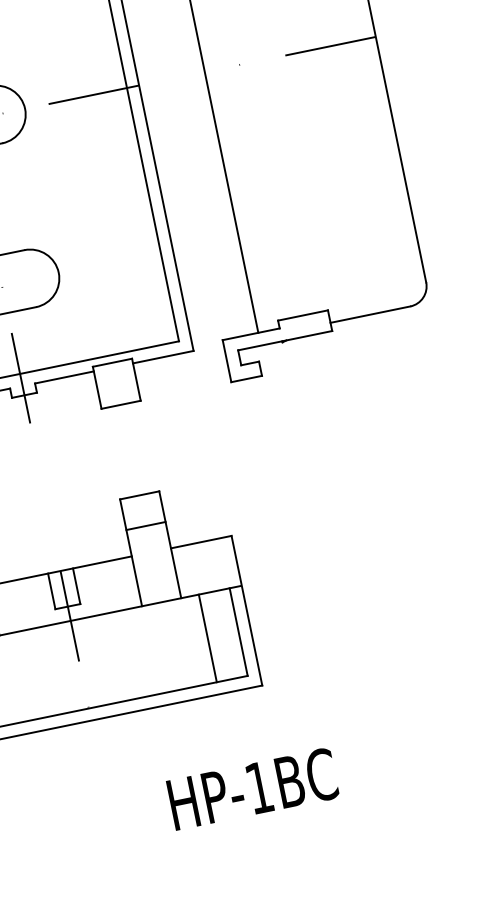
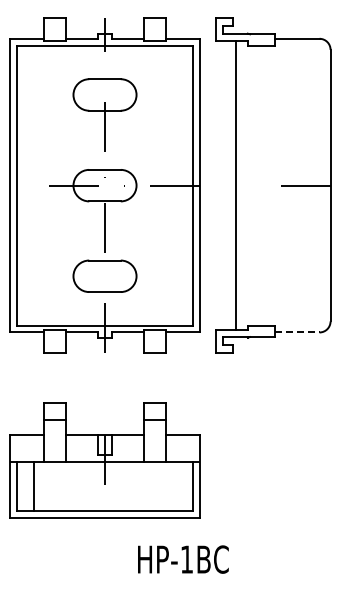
line: (370, 314) -> (297, 332), solid -> dashed
line: (207, 638) -> (175, 486), removed
text: (253, 788) -> (183, 559), moved

